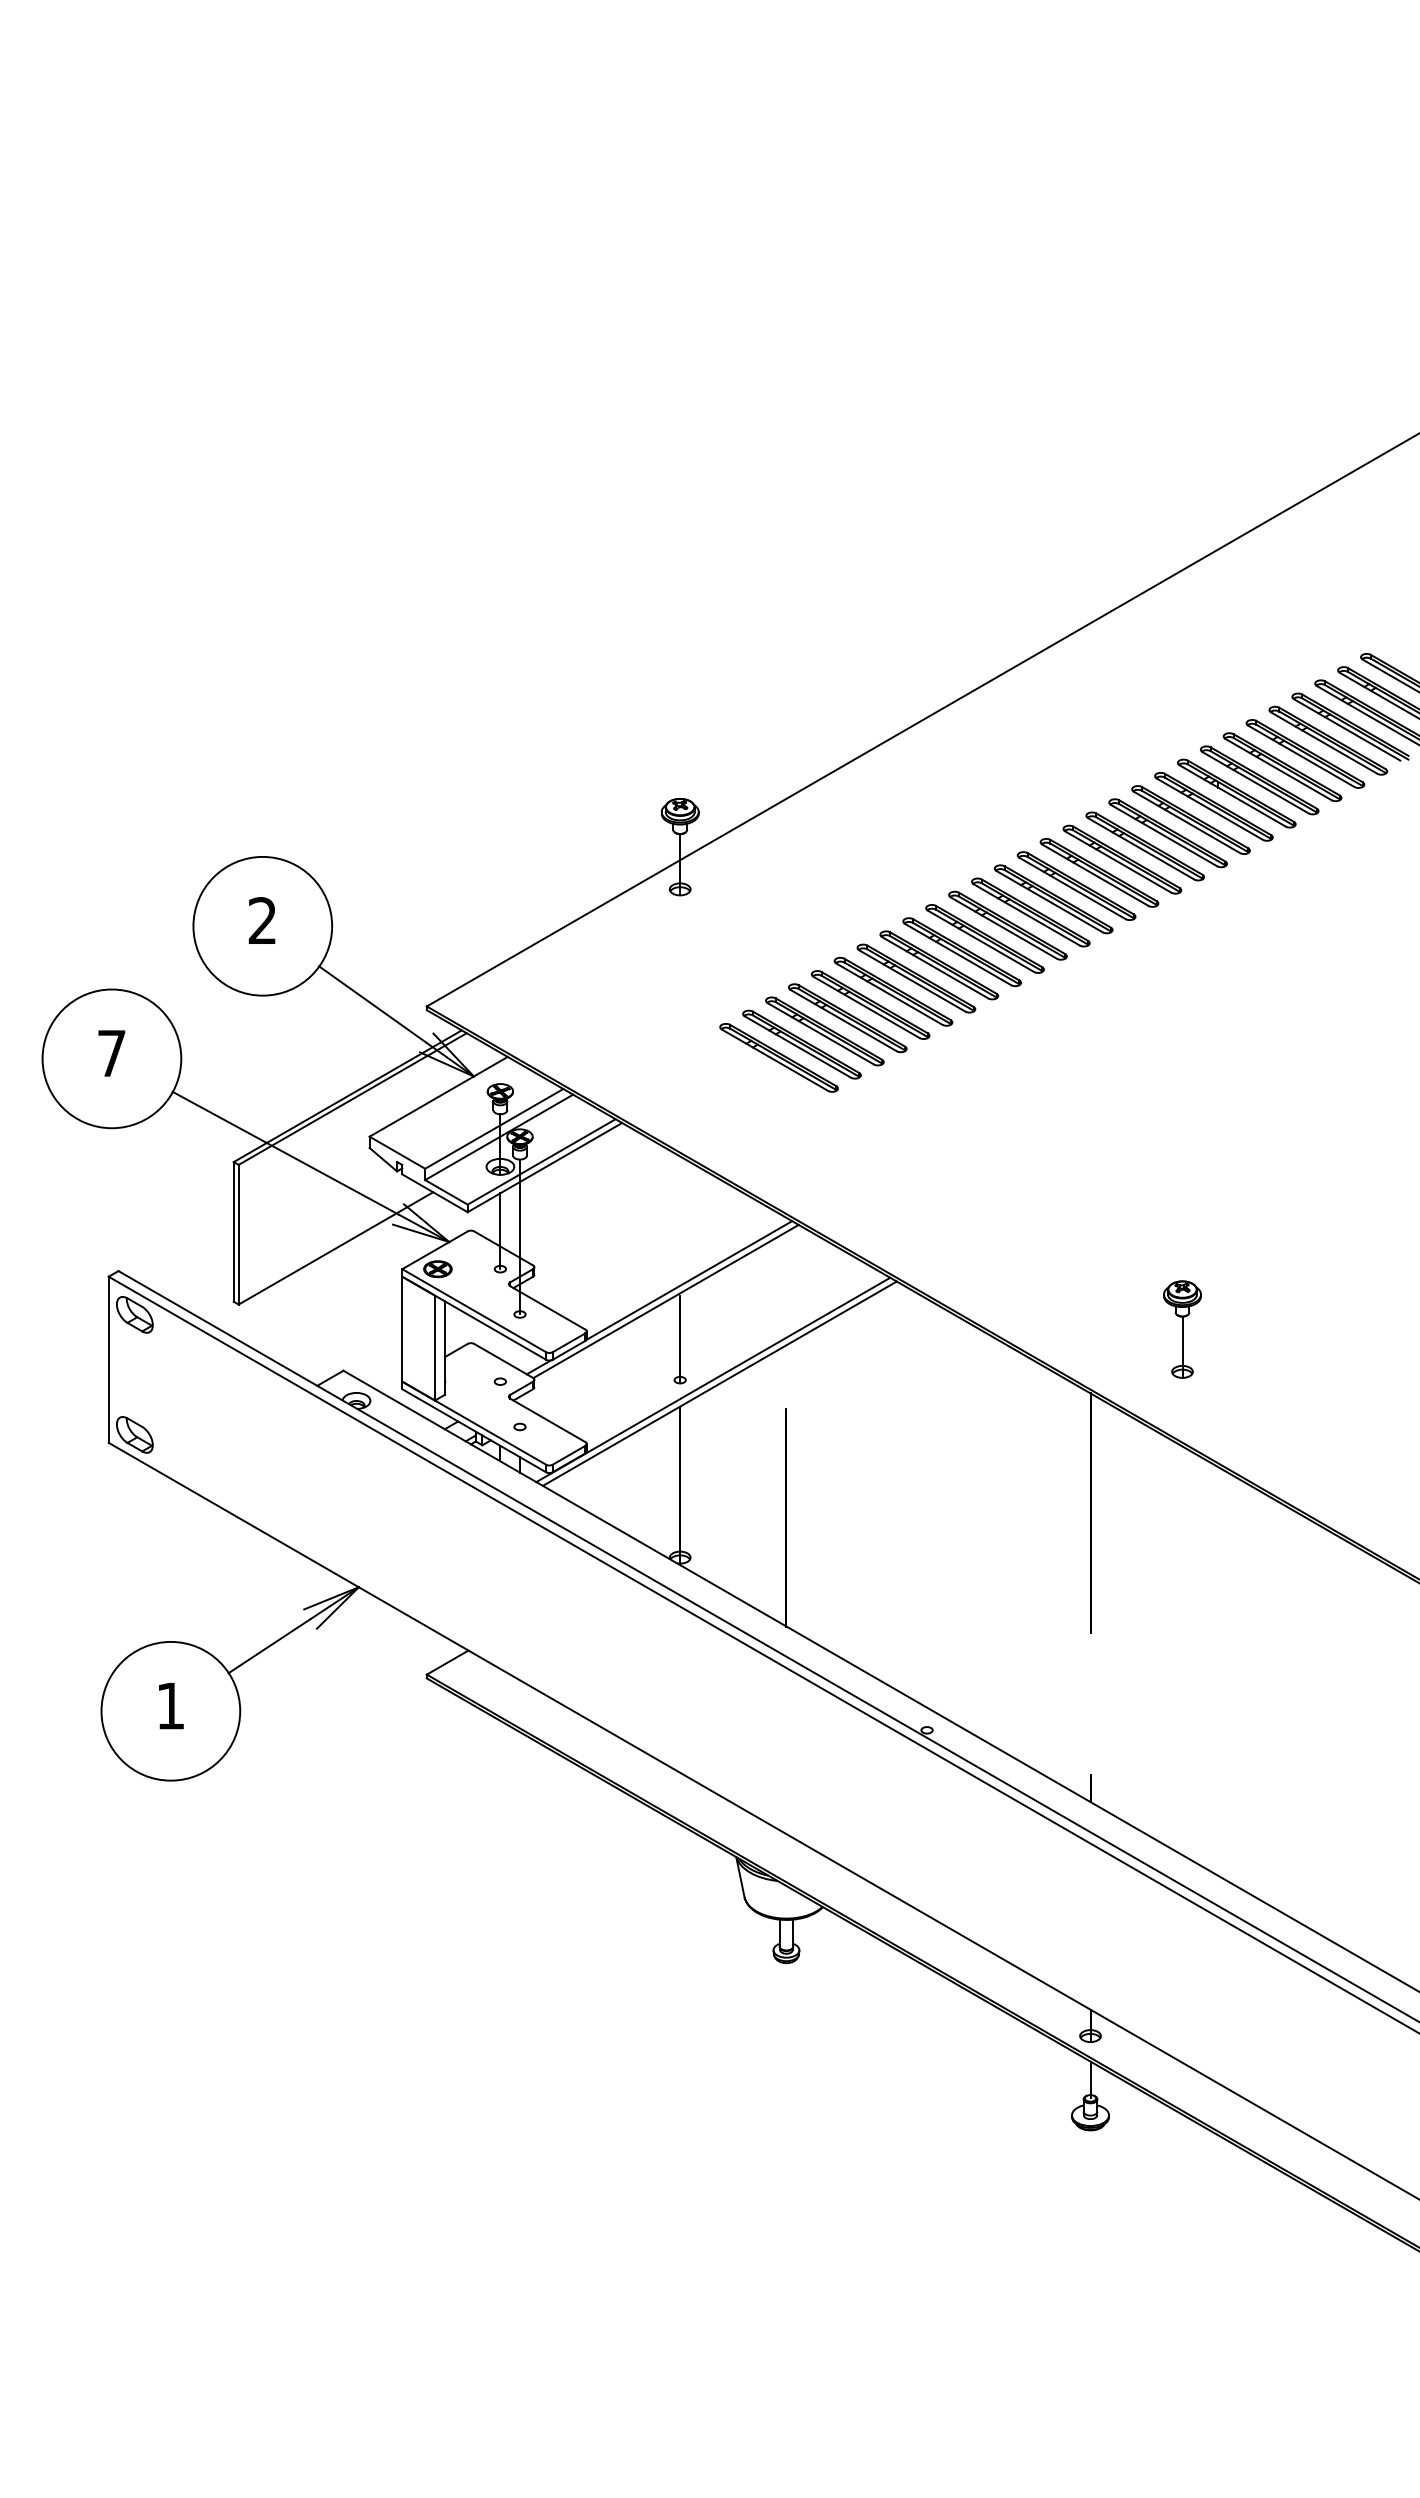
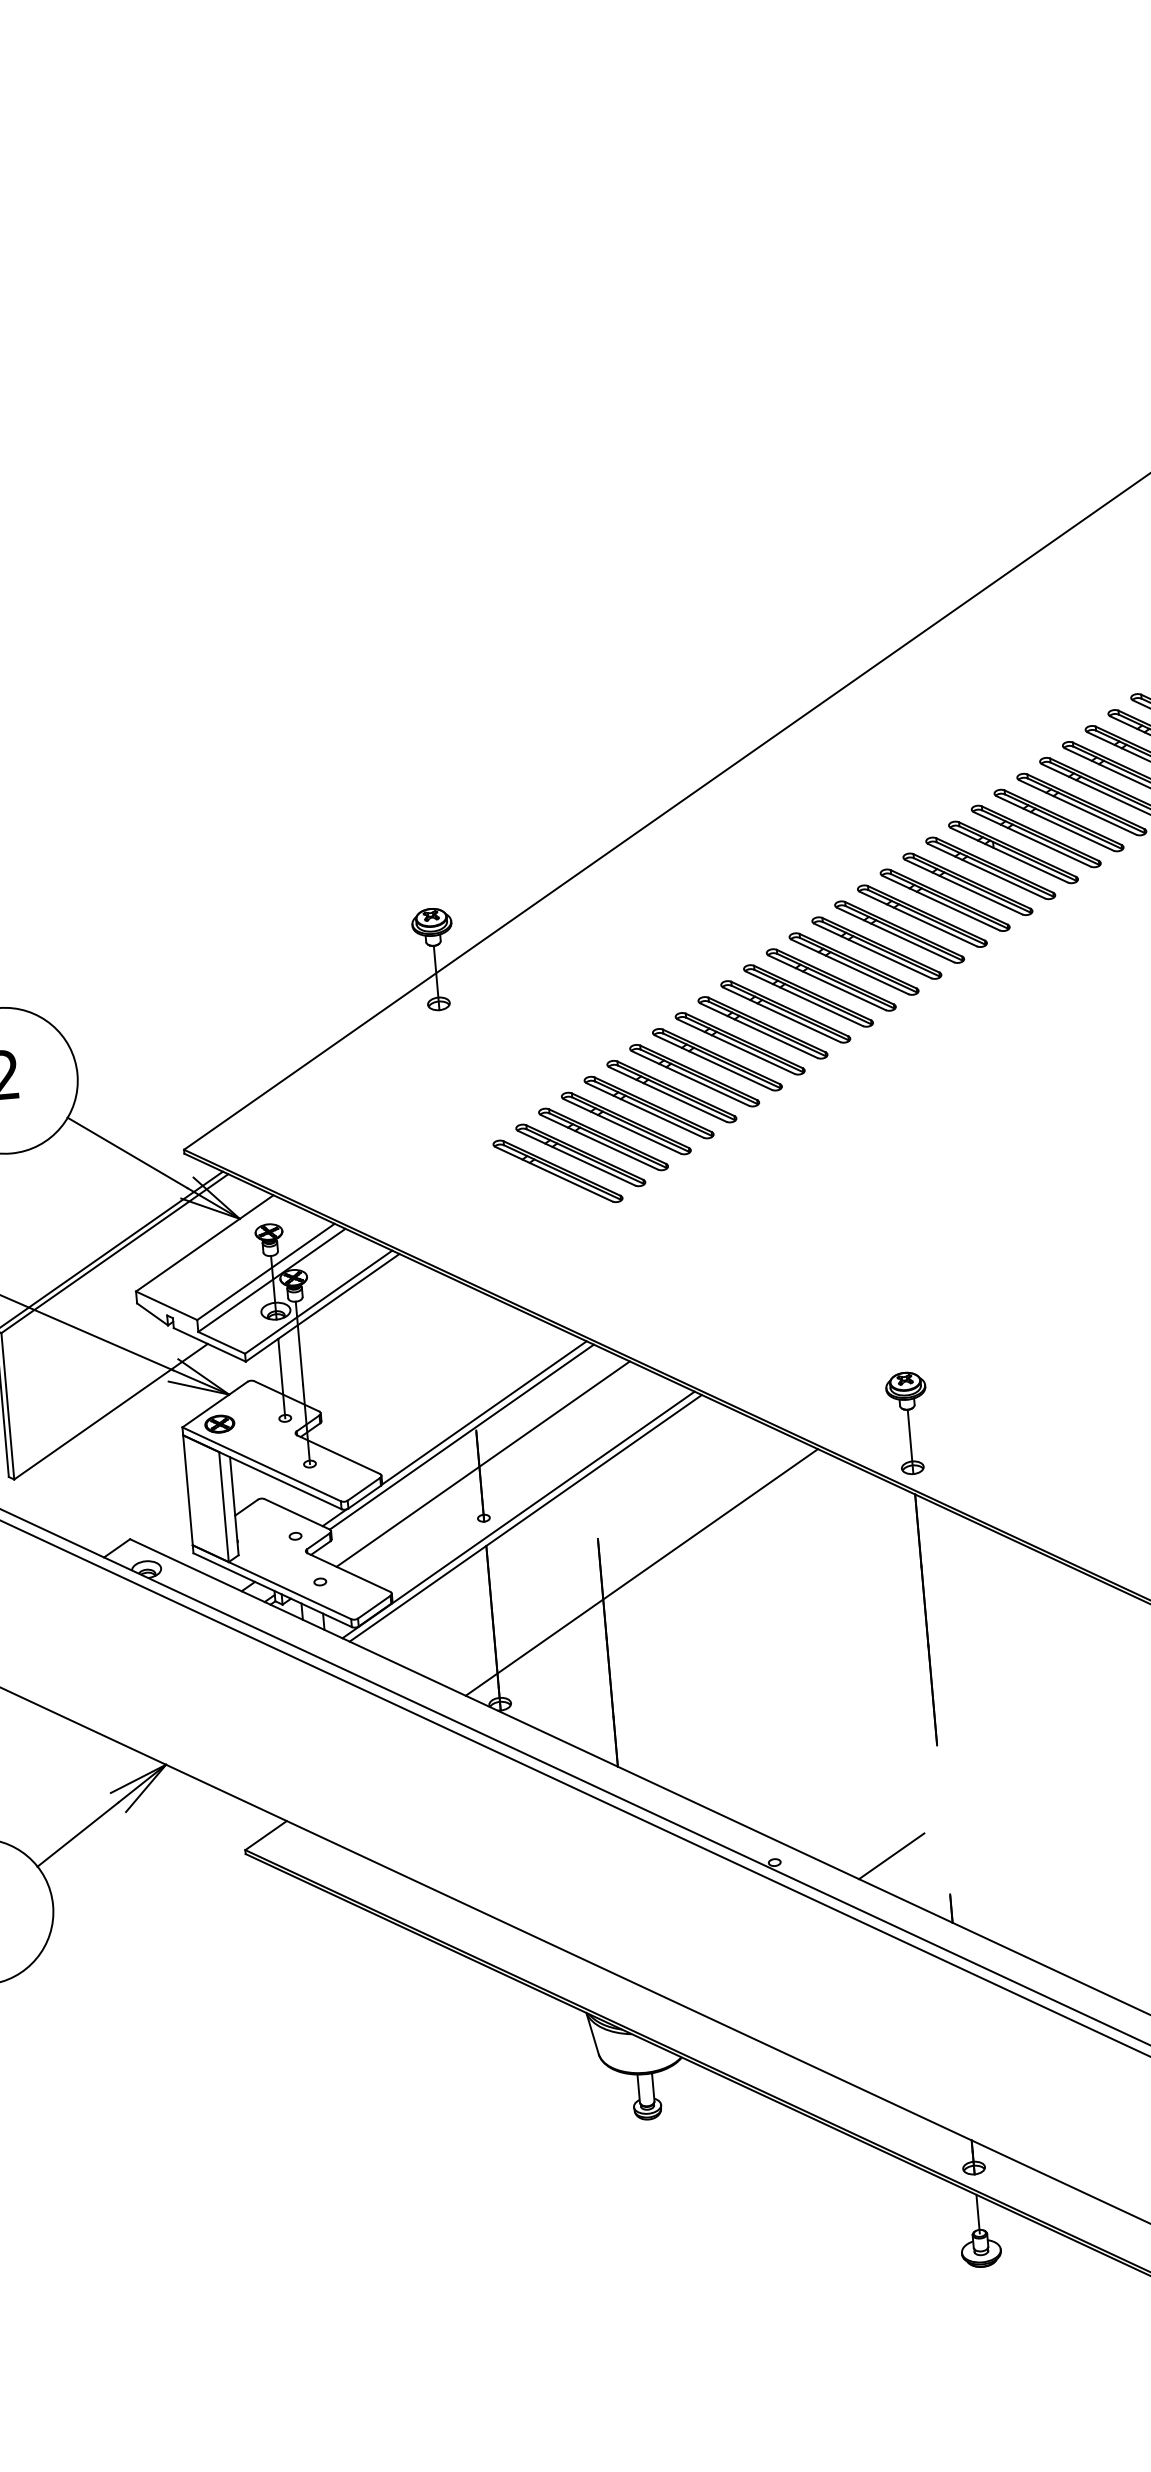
line: (683, 1328) -> (482, 1463), added
part: (1182, 1329) -> (908, 1423), moved
line: (825, 1444) -> (642, 1572), added
line: (1038, 1733) -> (891, 1855), added

